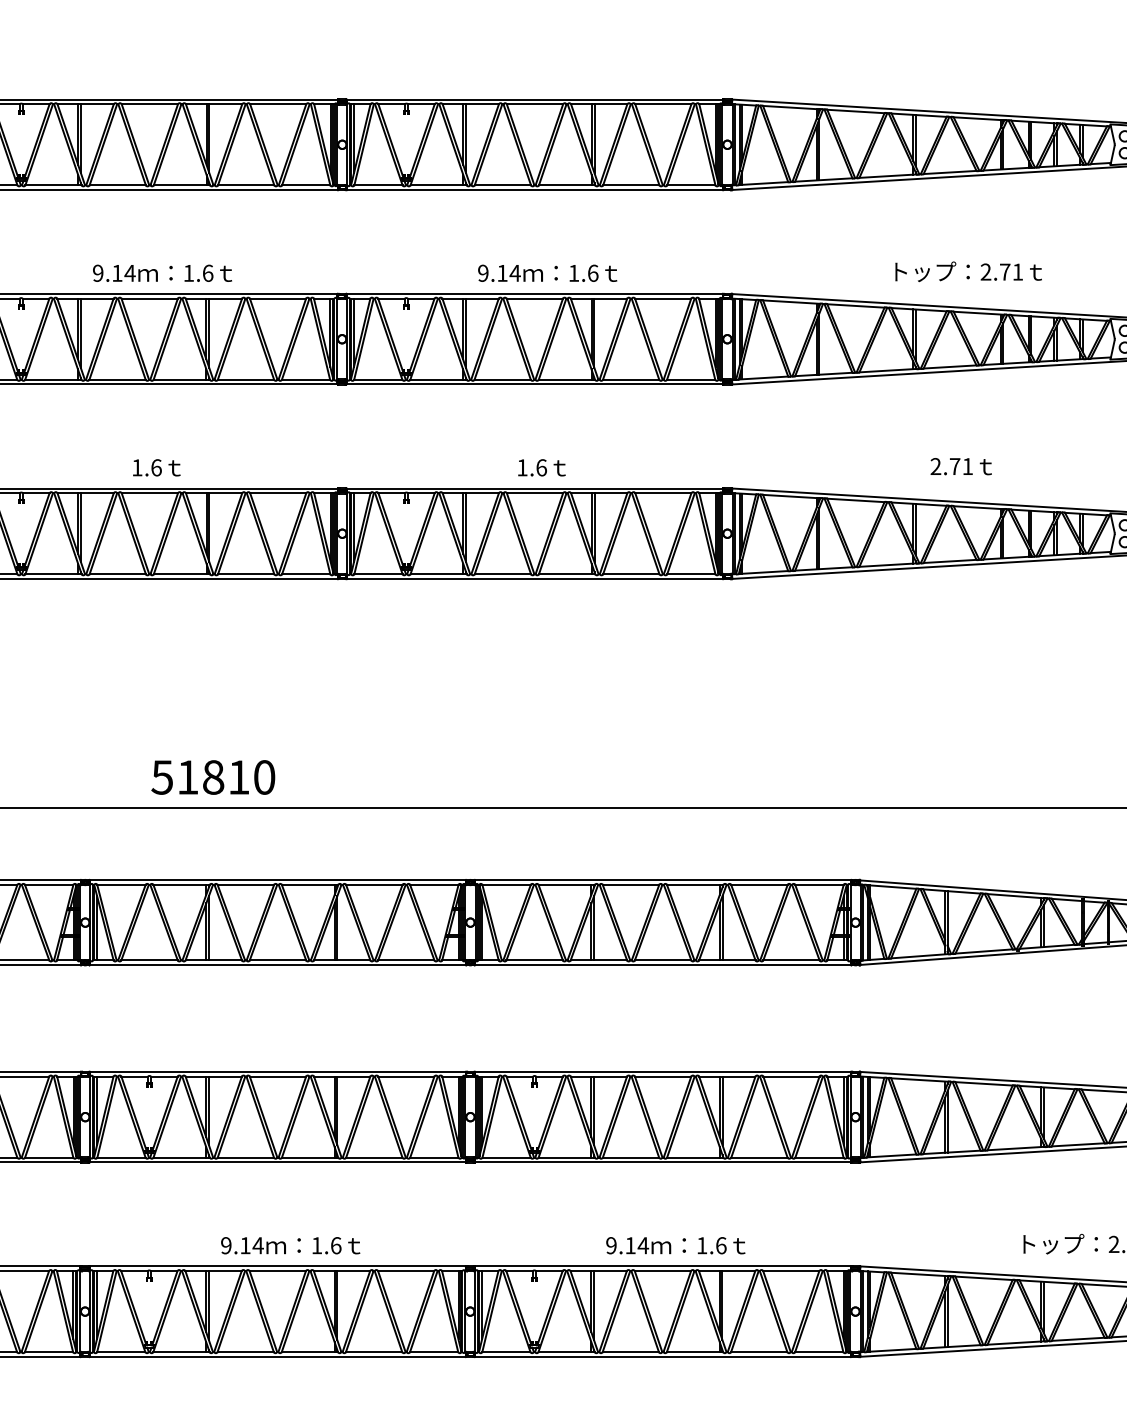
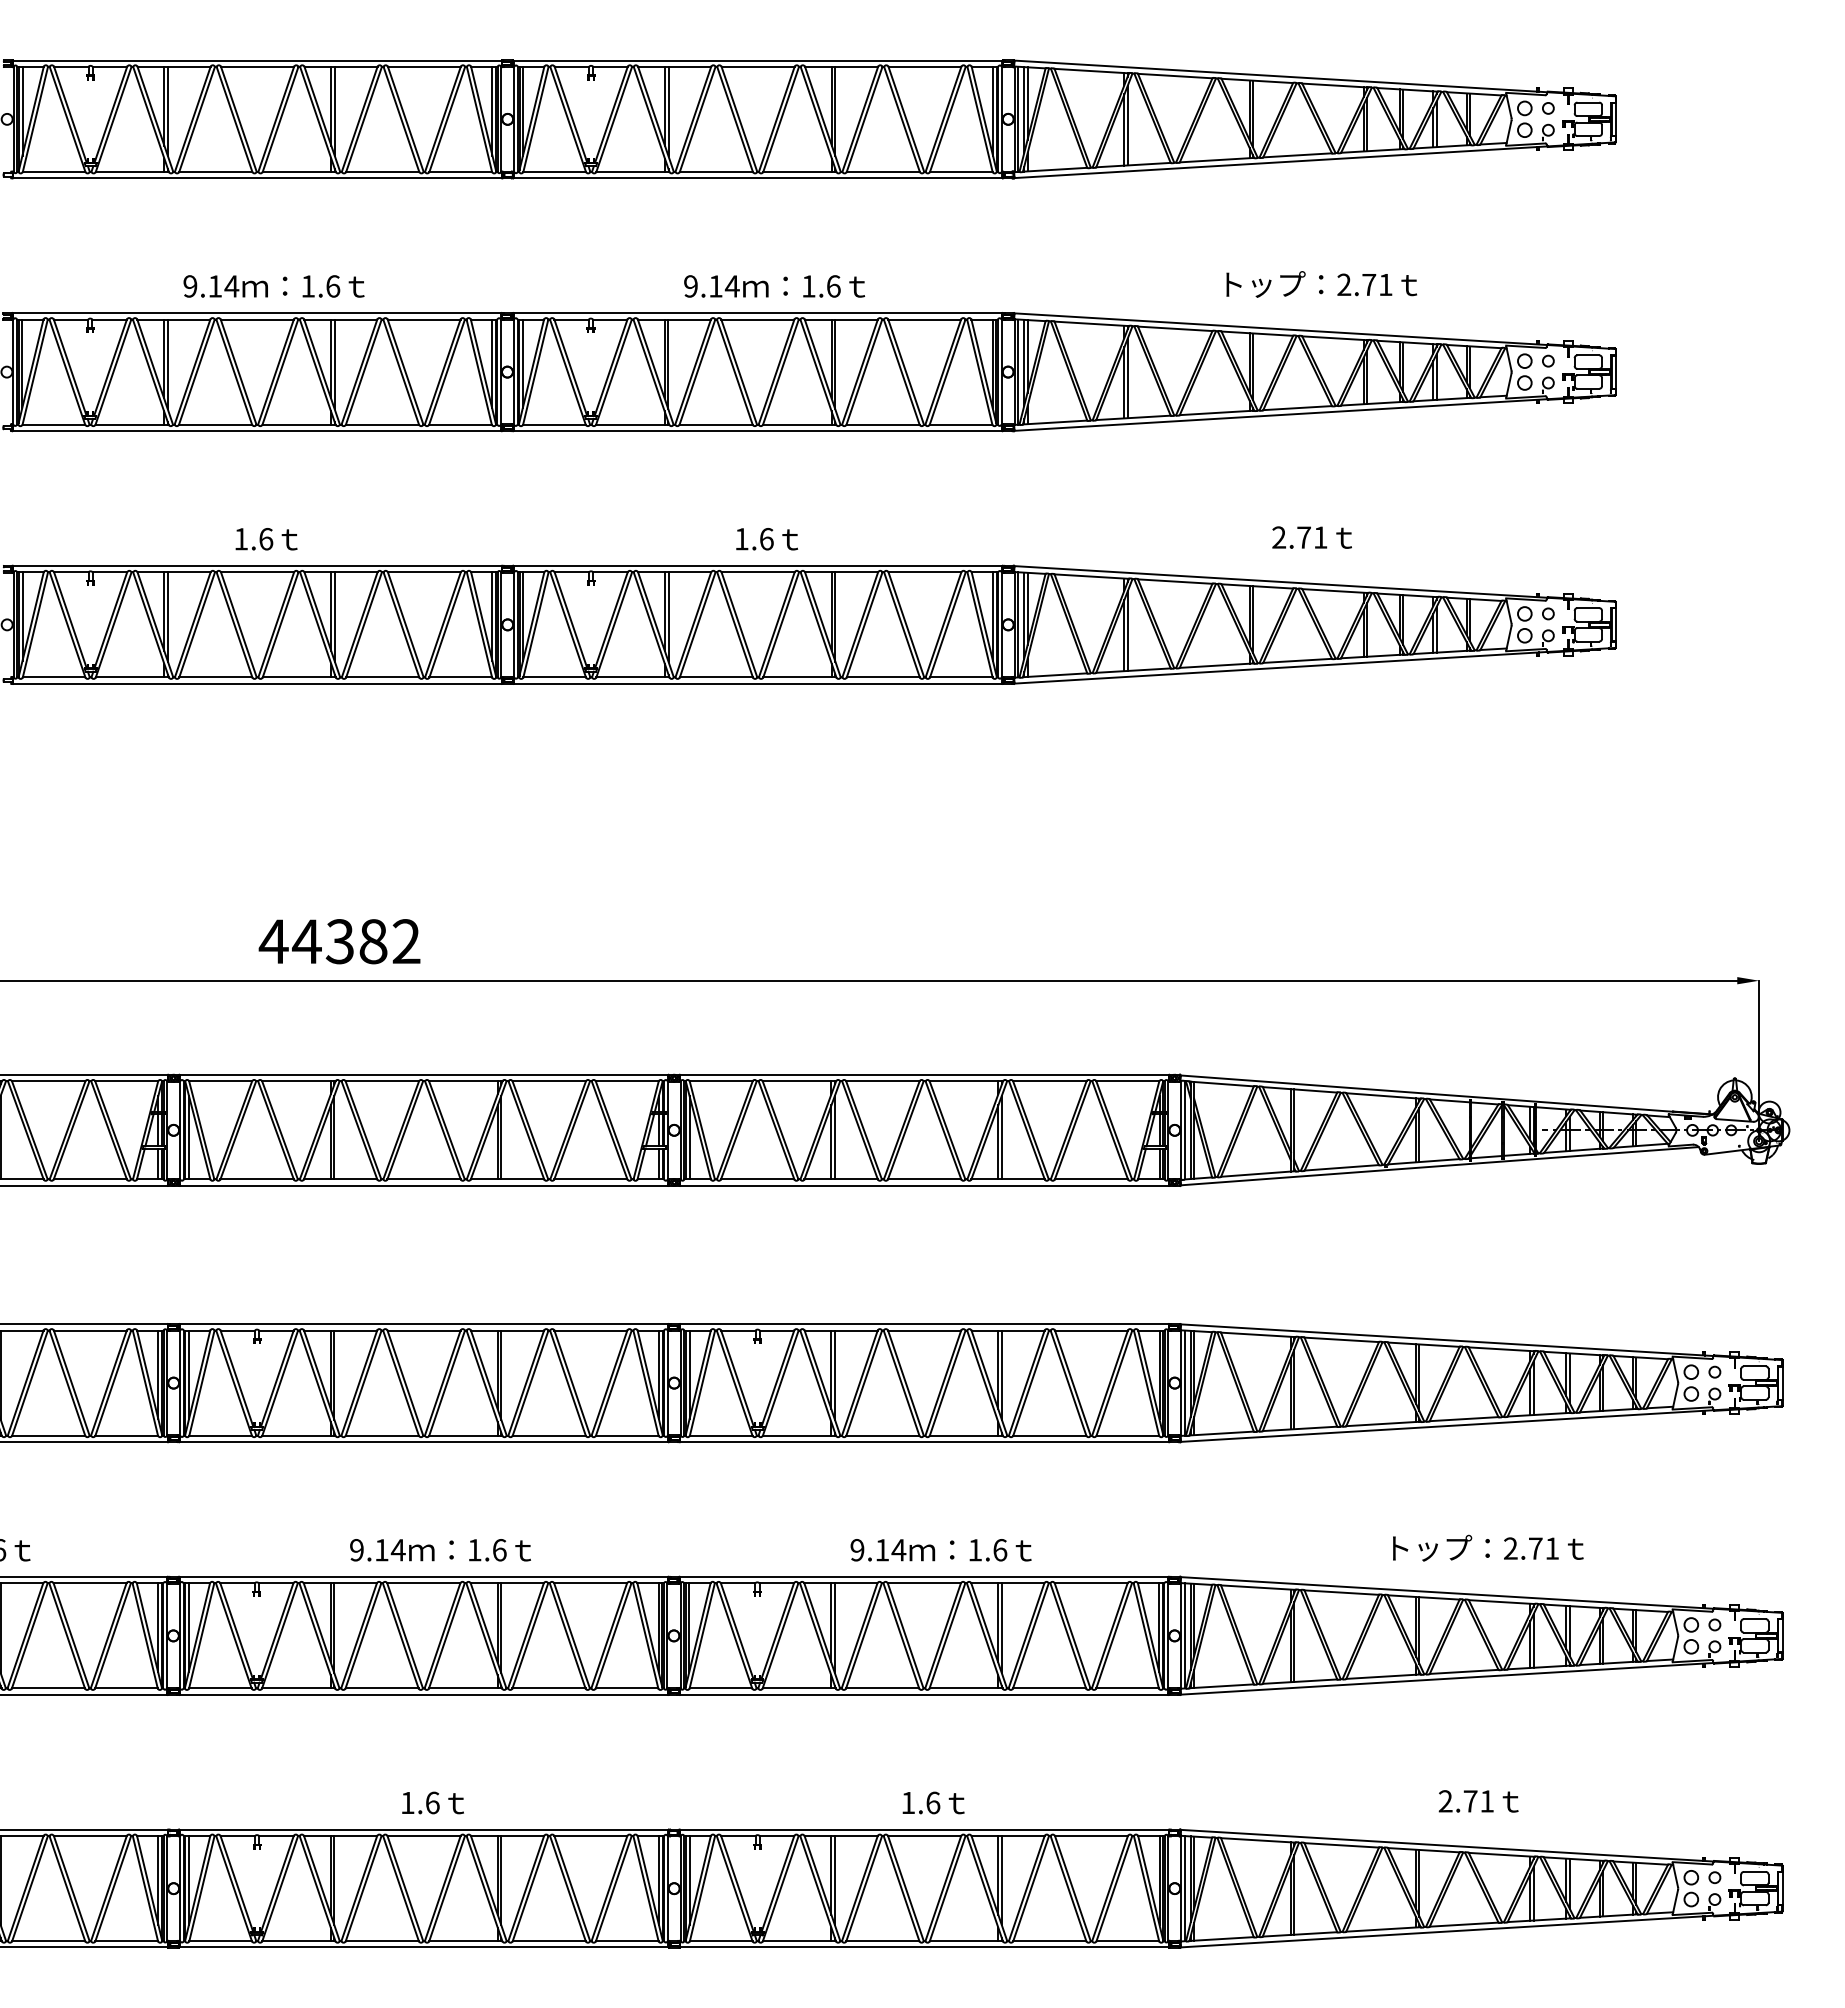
text: (212, 777) -> (339, 941), 51810 -> 44382

